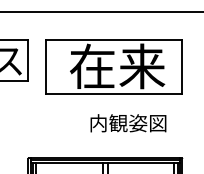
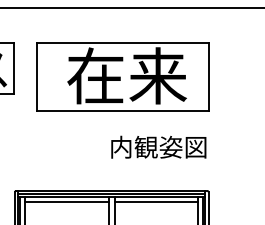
text: (128, 122) -> (158, 146), moved
line: (69, 166) -> (66, 201), added
line: (140, 166) -> (156, 201), added

